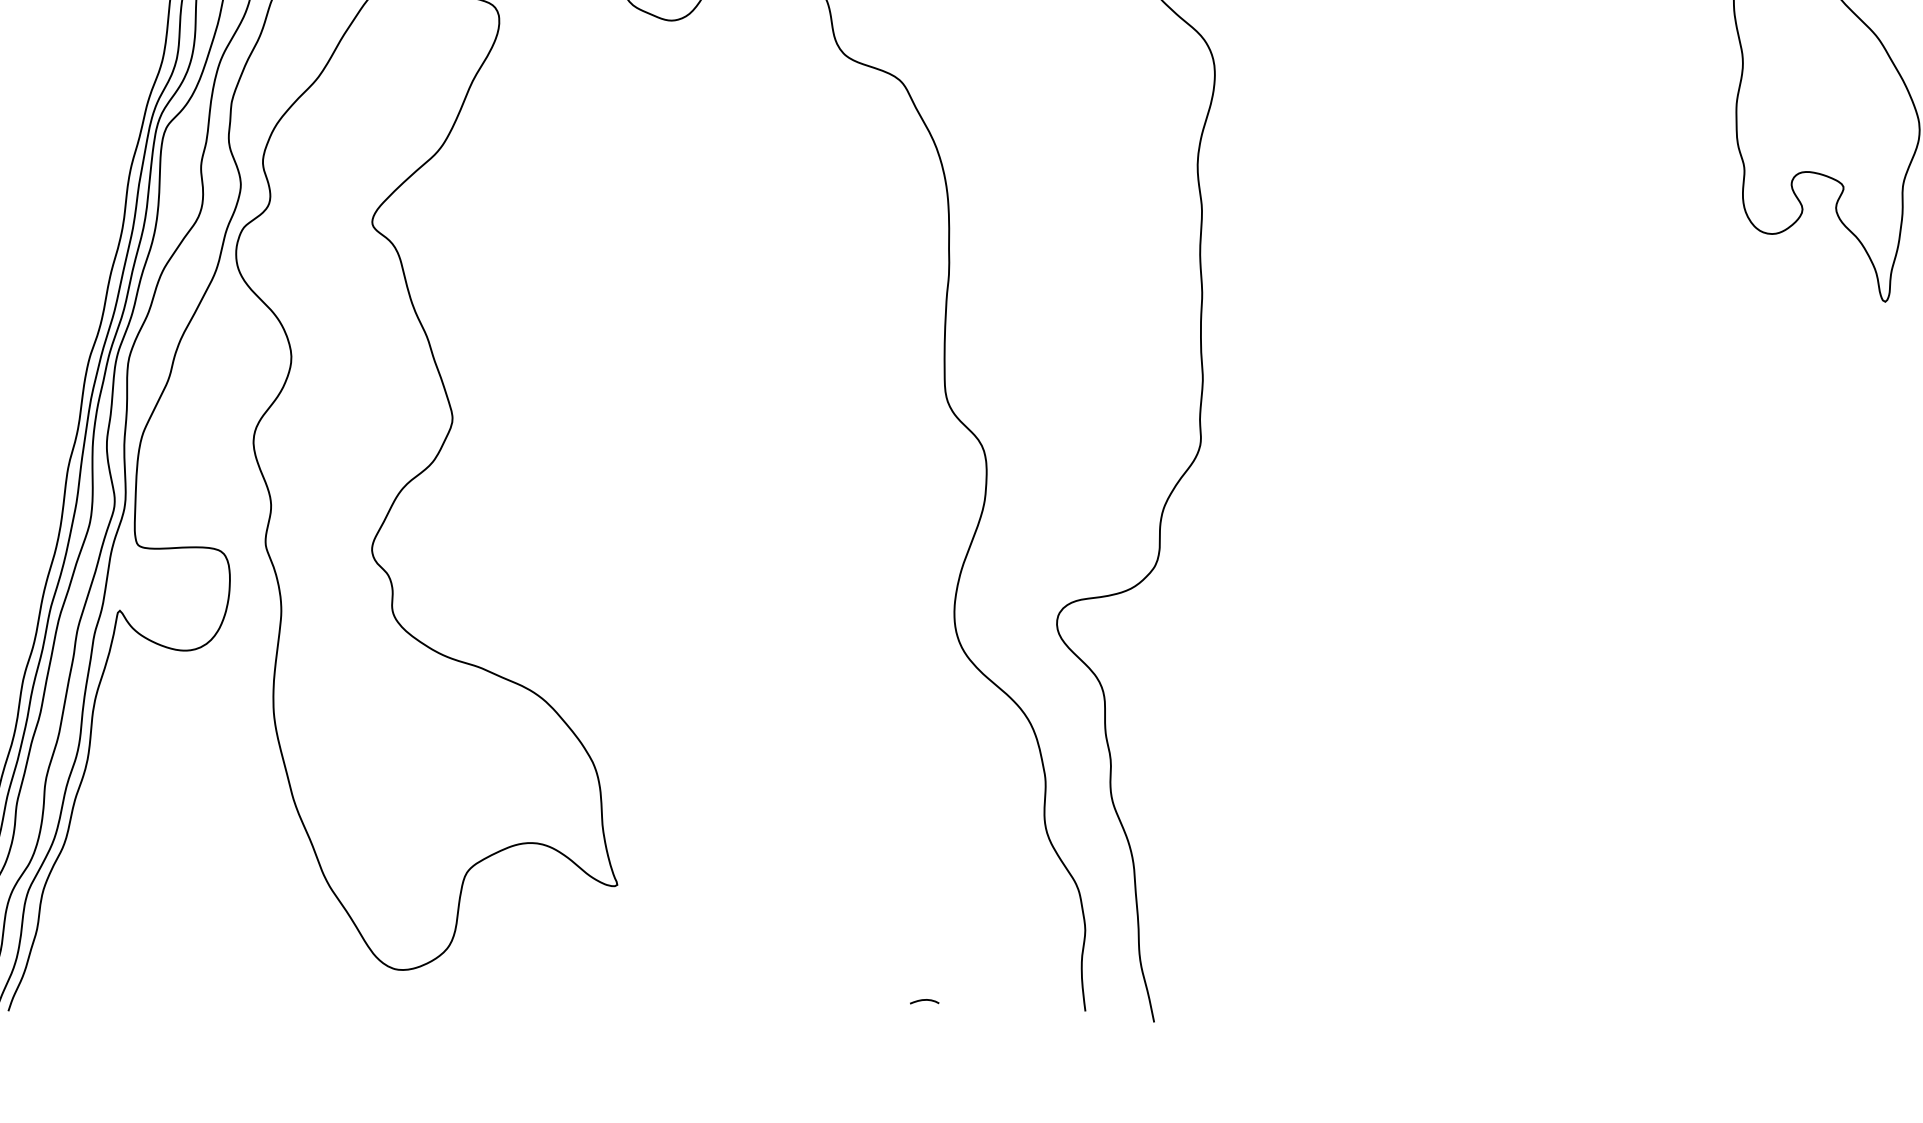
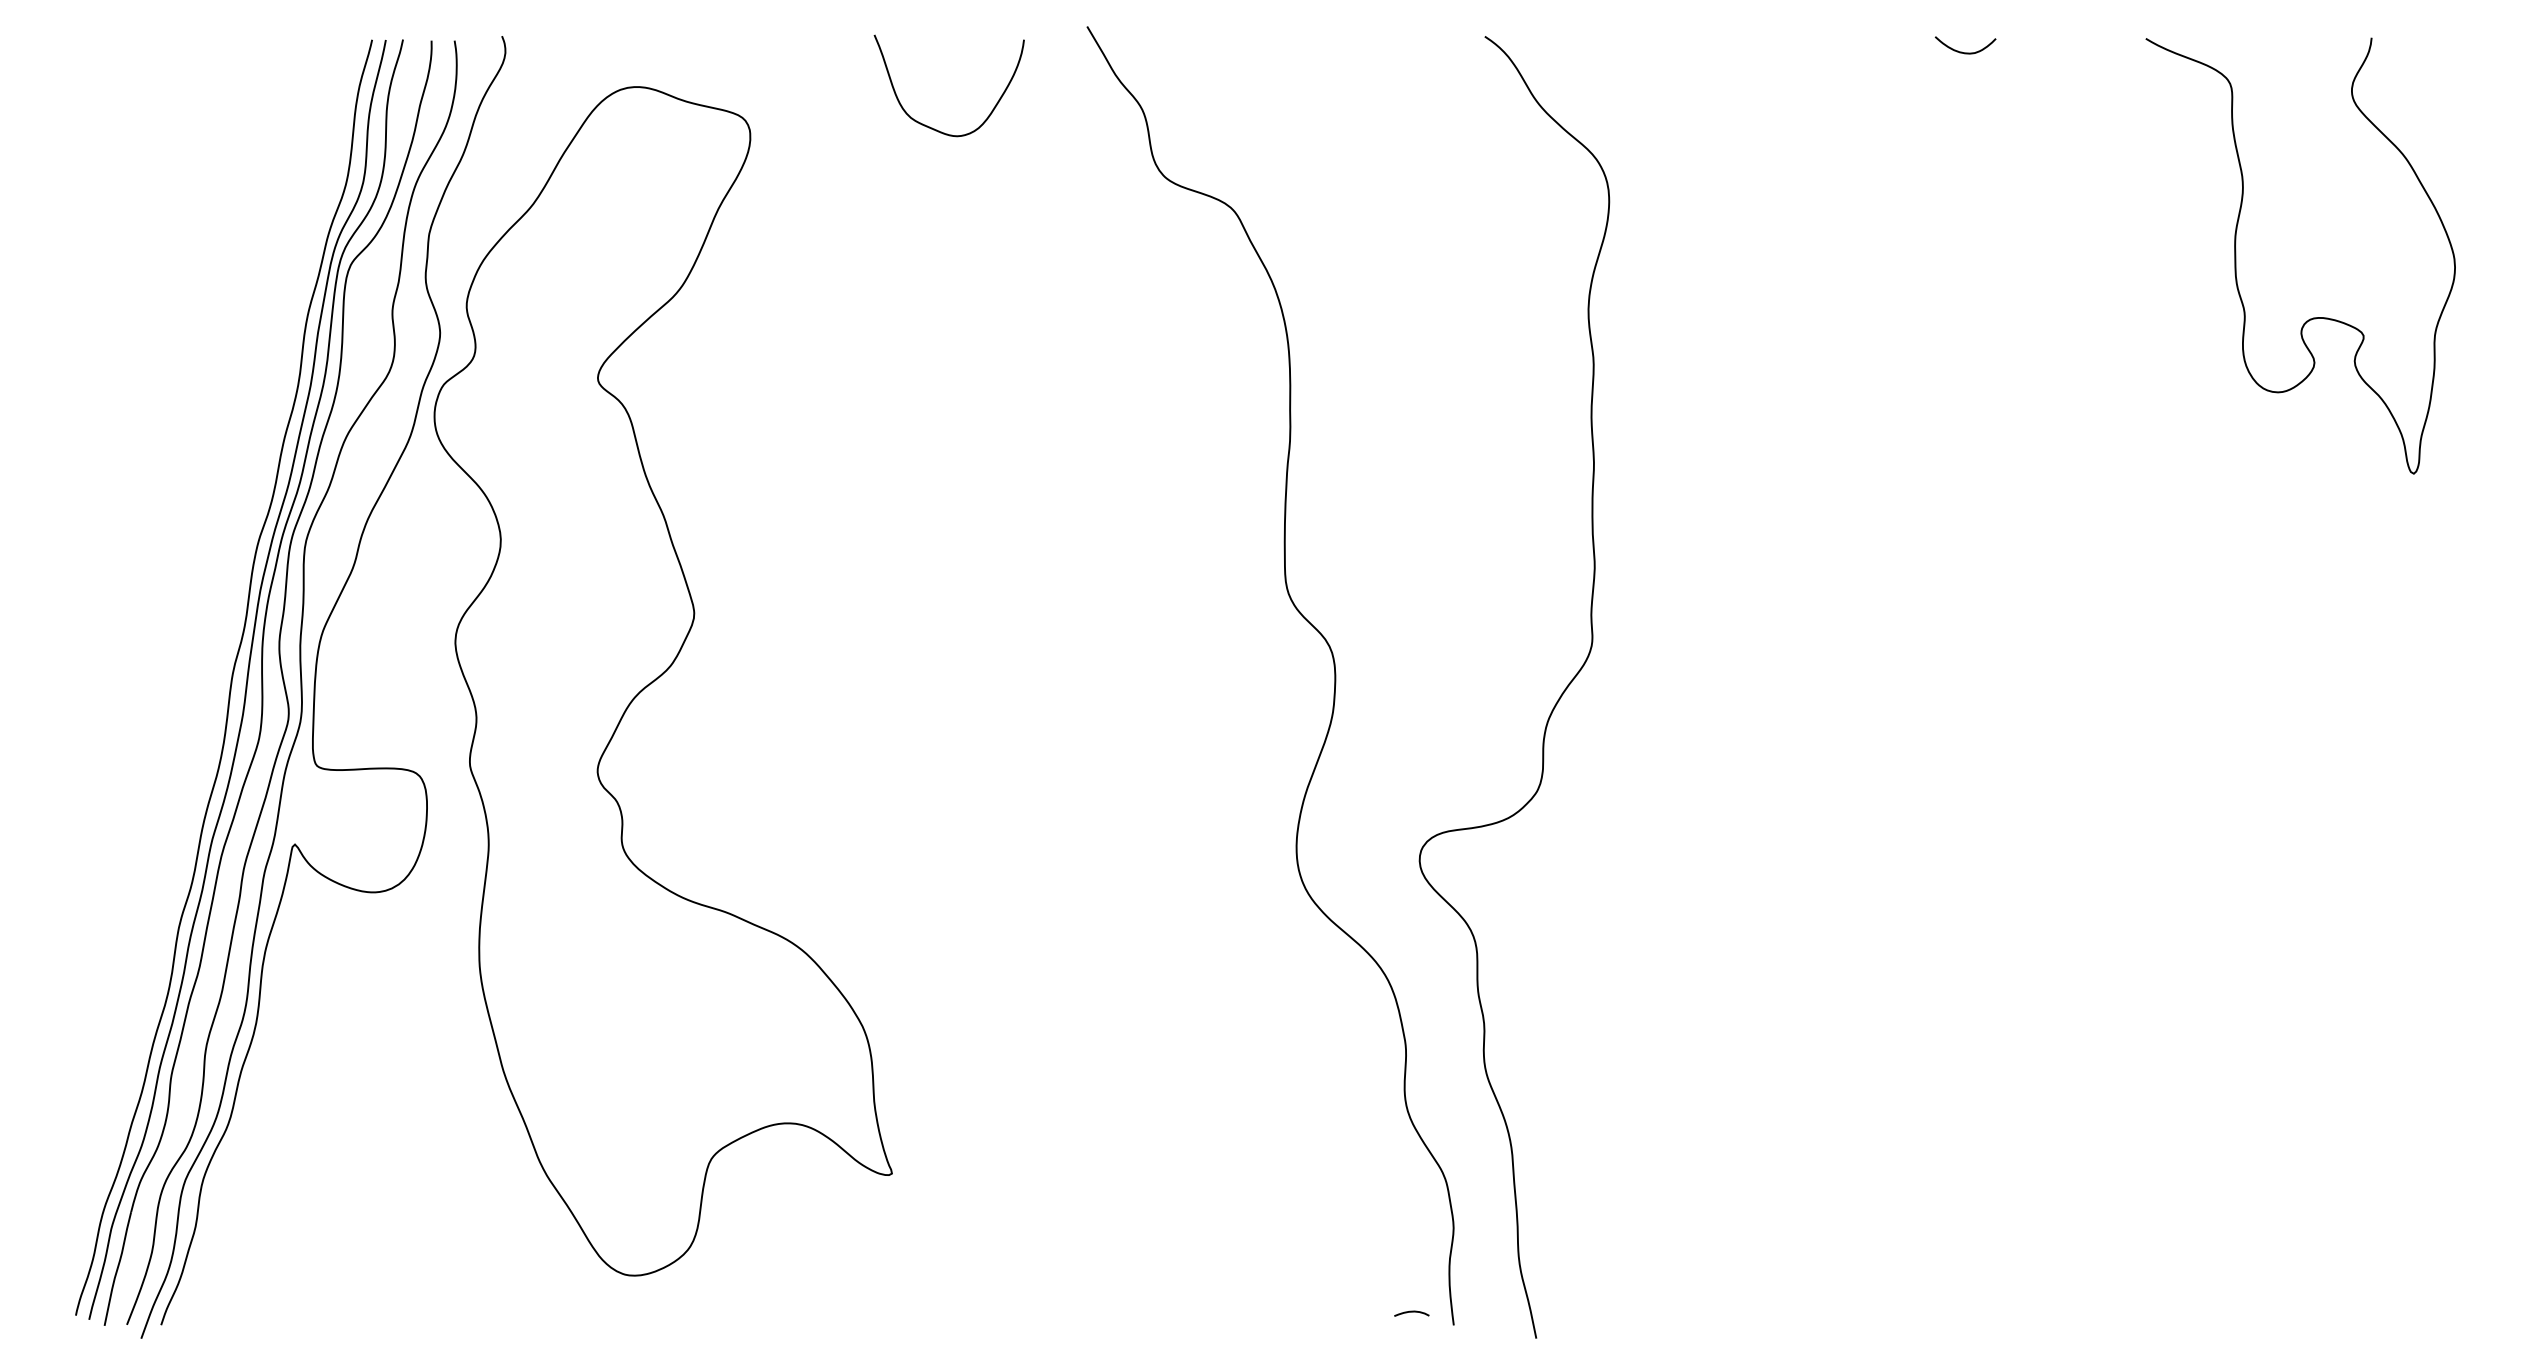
curve: (924, 1000) -> (1411, 1312), moved

